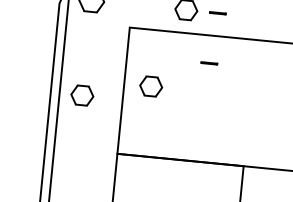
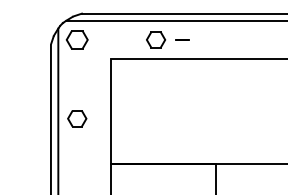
line: (209, 62) -> (179, 81), removed
part: (151, 86) -> (133, 105), removed

